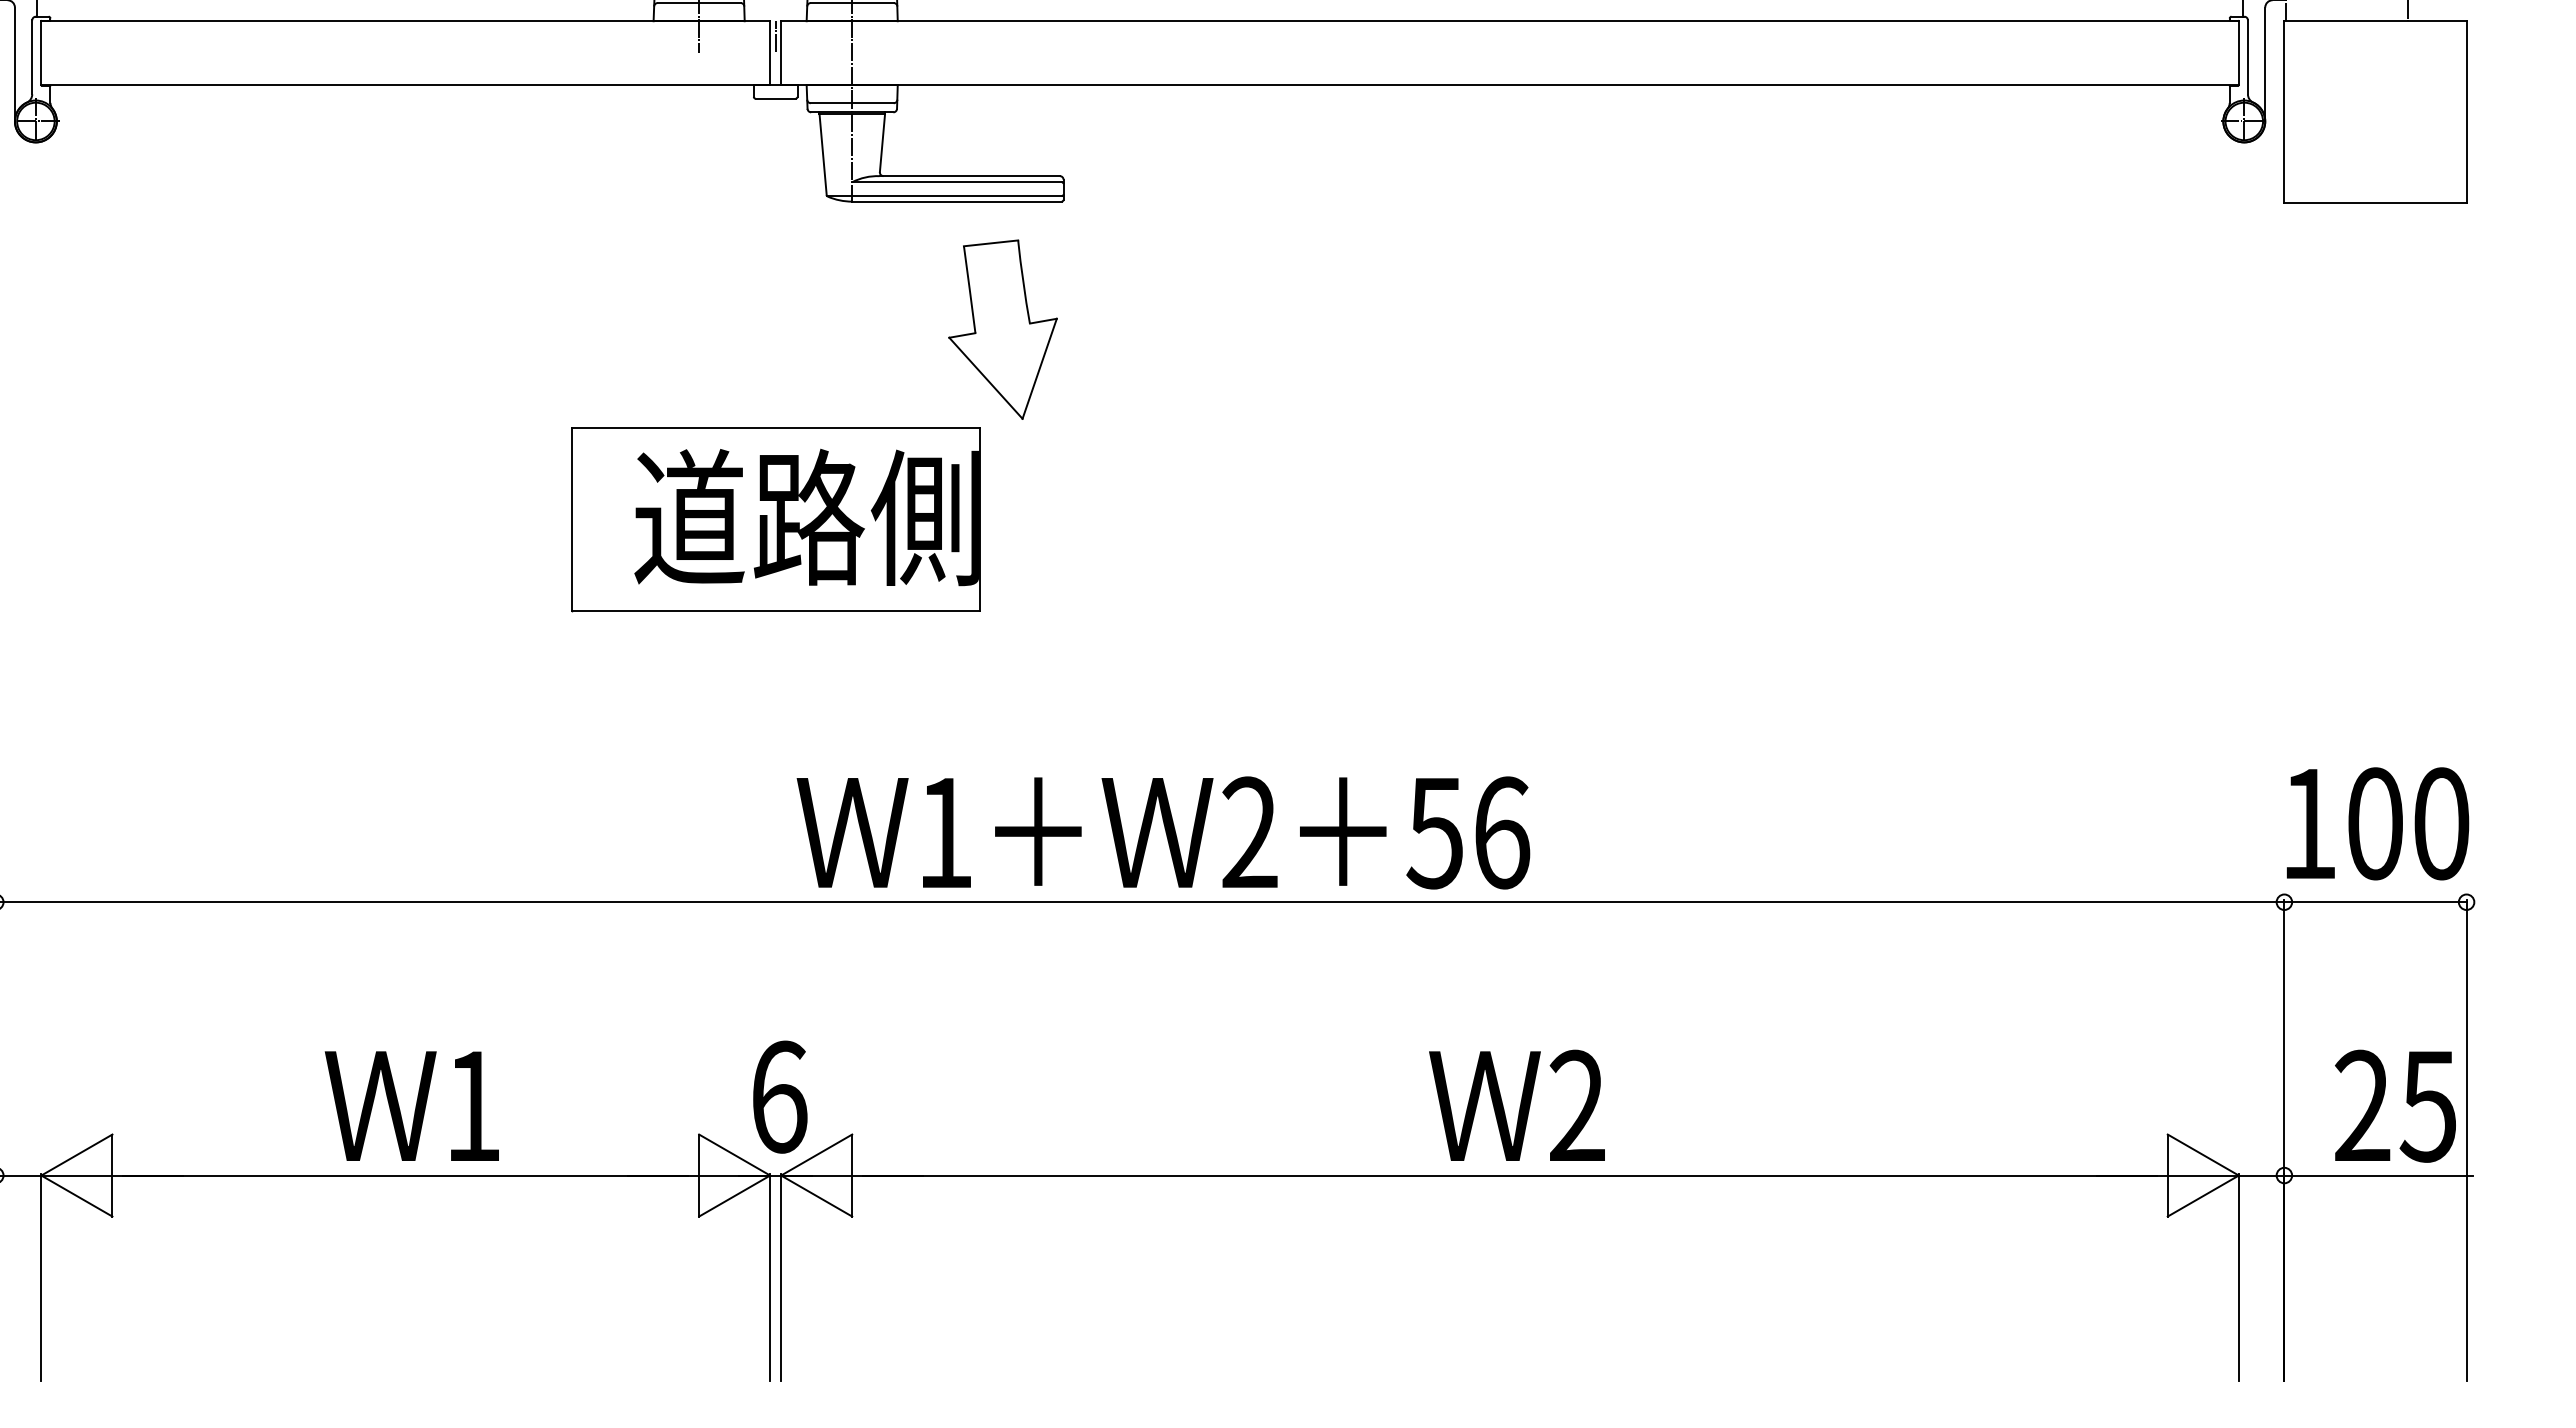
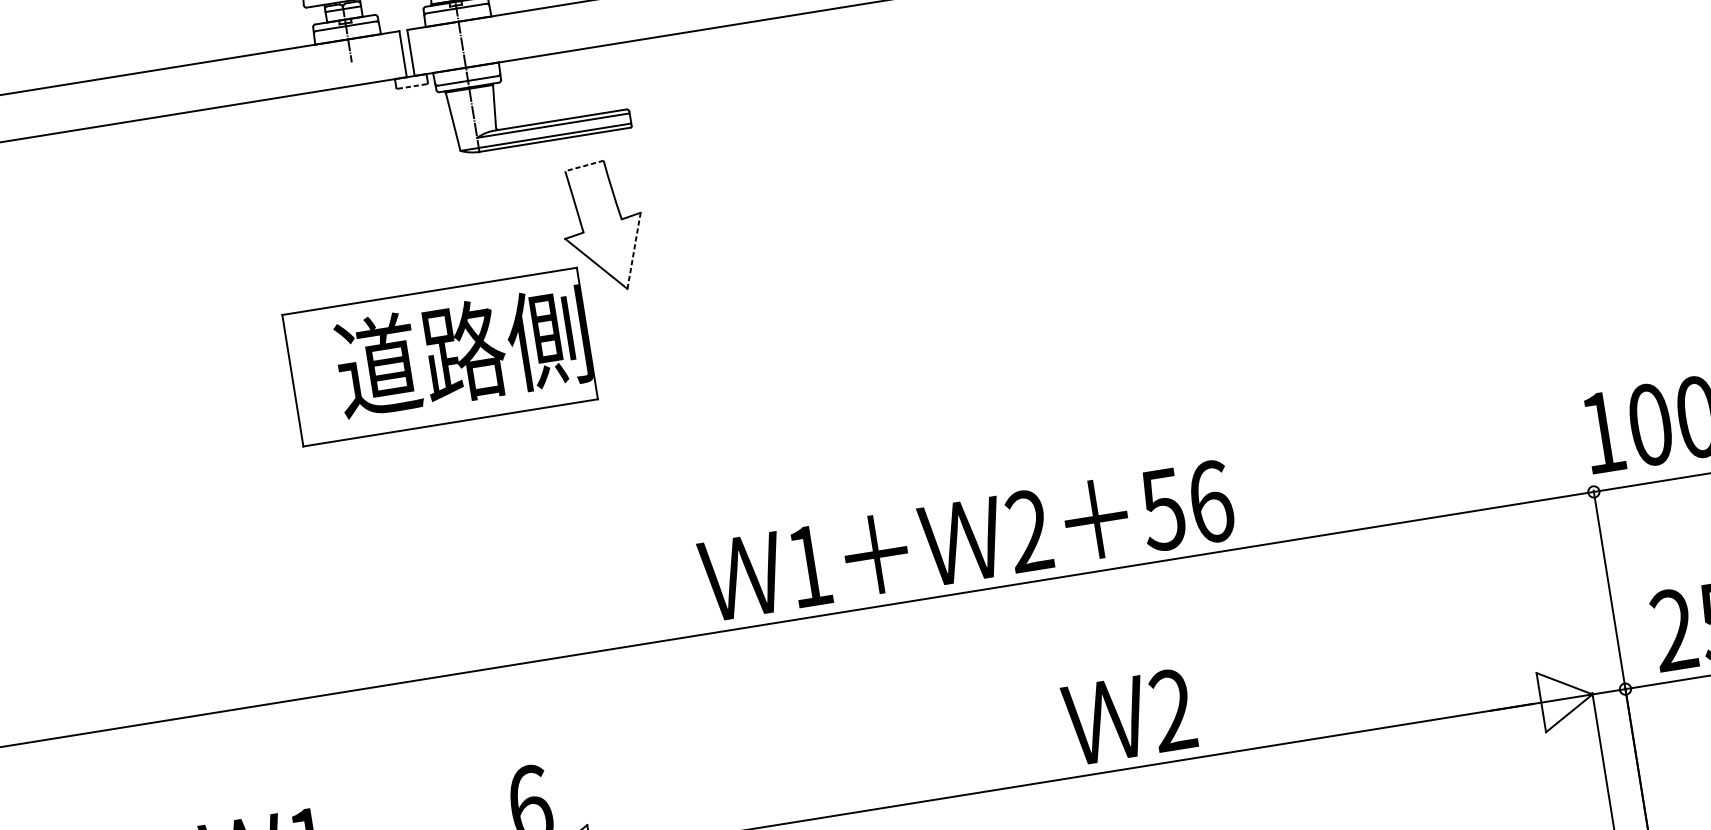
line: (775, 36) -> (405, 41), removed
line: (776, 98) -> (412, 86), solid -> dashed
line: (990, 243) -> (584, 166), solid -> dashed
line: (1039, 368) -> (633, 250), solid -> dashed
part: (775, 519) -> (440, 357), moved
text: (1163, 832) -> (966, 540), moved
text: (1516, 1104) -> (1128, 716), moved

